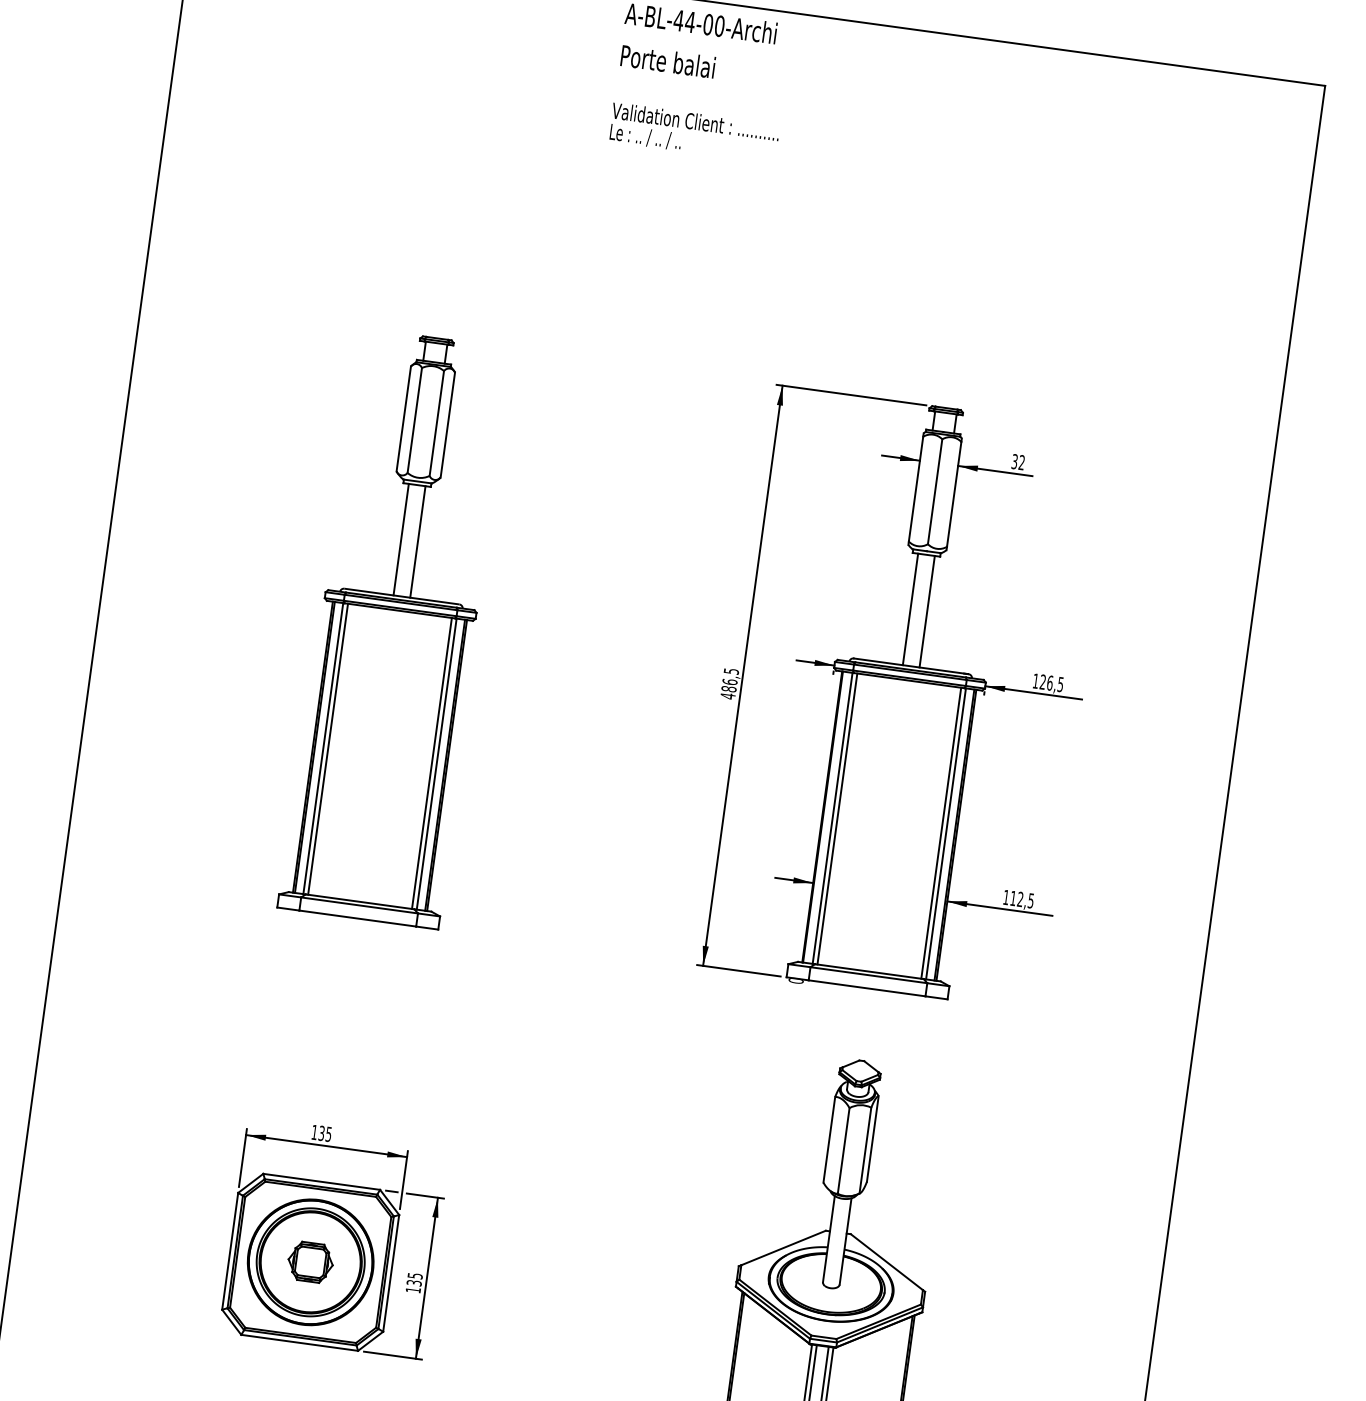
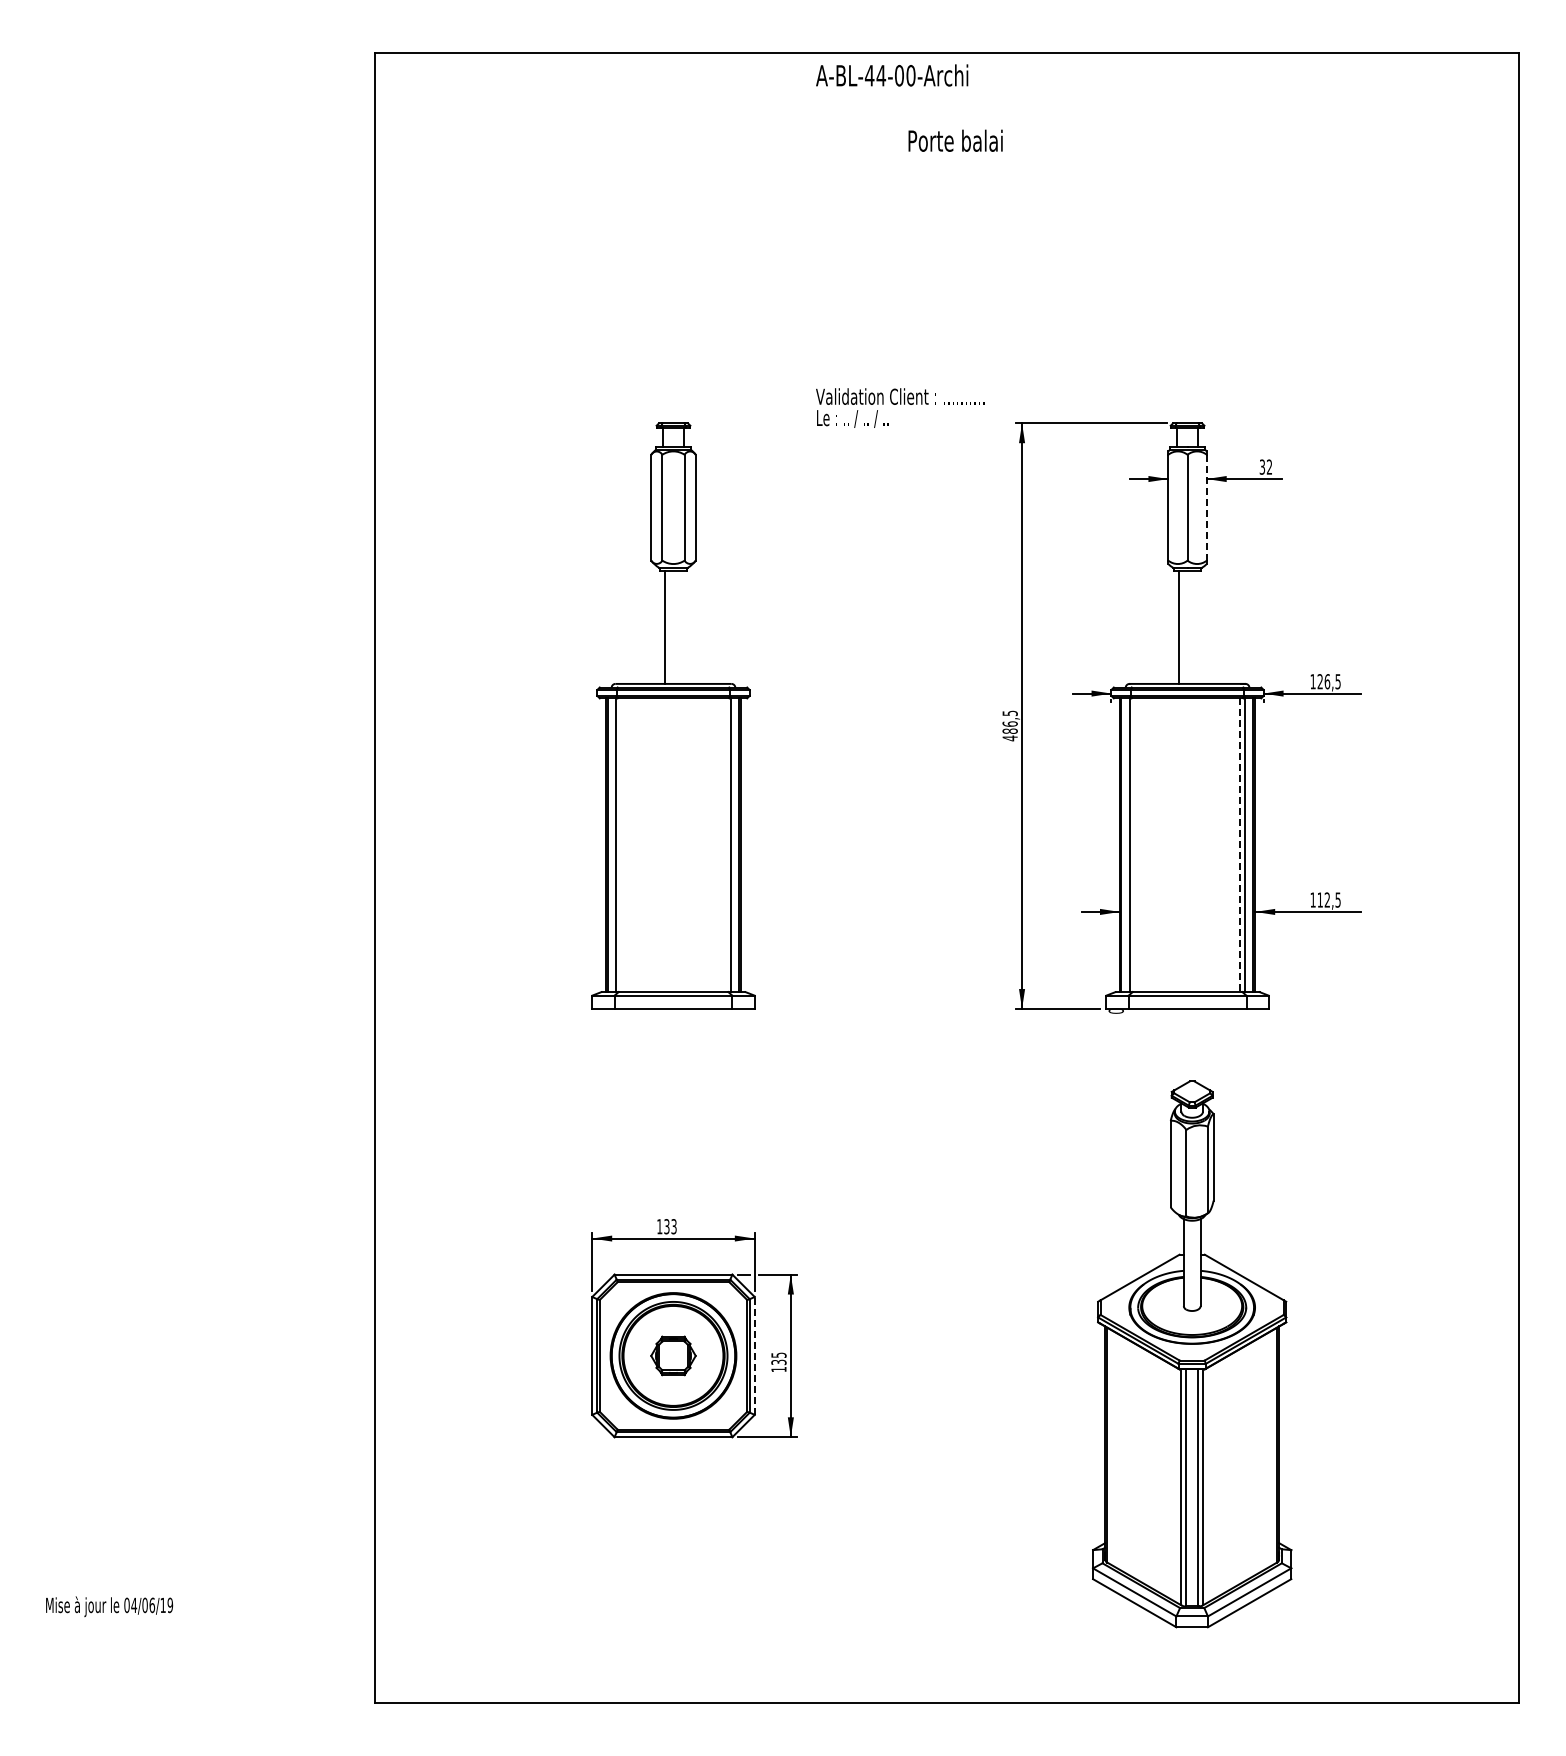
text: (668, 61) -> (955, 140), moved
text: (694, 132) -> (900, 407), moved
line: (953, 494) -> (1206, 507), solid -> dashed
line: (417, 541) -> (681, 627), removed
line: (926, 611) -> (1195, 627), removed
line: (328, 749) -> (621, 845), removed
line: (431, 763) -> (725, 845), removed
line: (837, 819) -> (1135, 845), removed
line: (940, 833) -> (1239, 845), solid -> dashed
text: (328, 1134) -> (673, 1226), 135 -> 133
line: (391, 1272) -> (754, 1355), solid -> dashed

